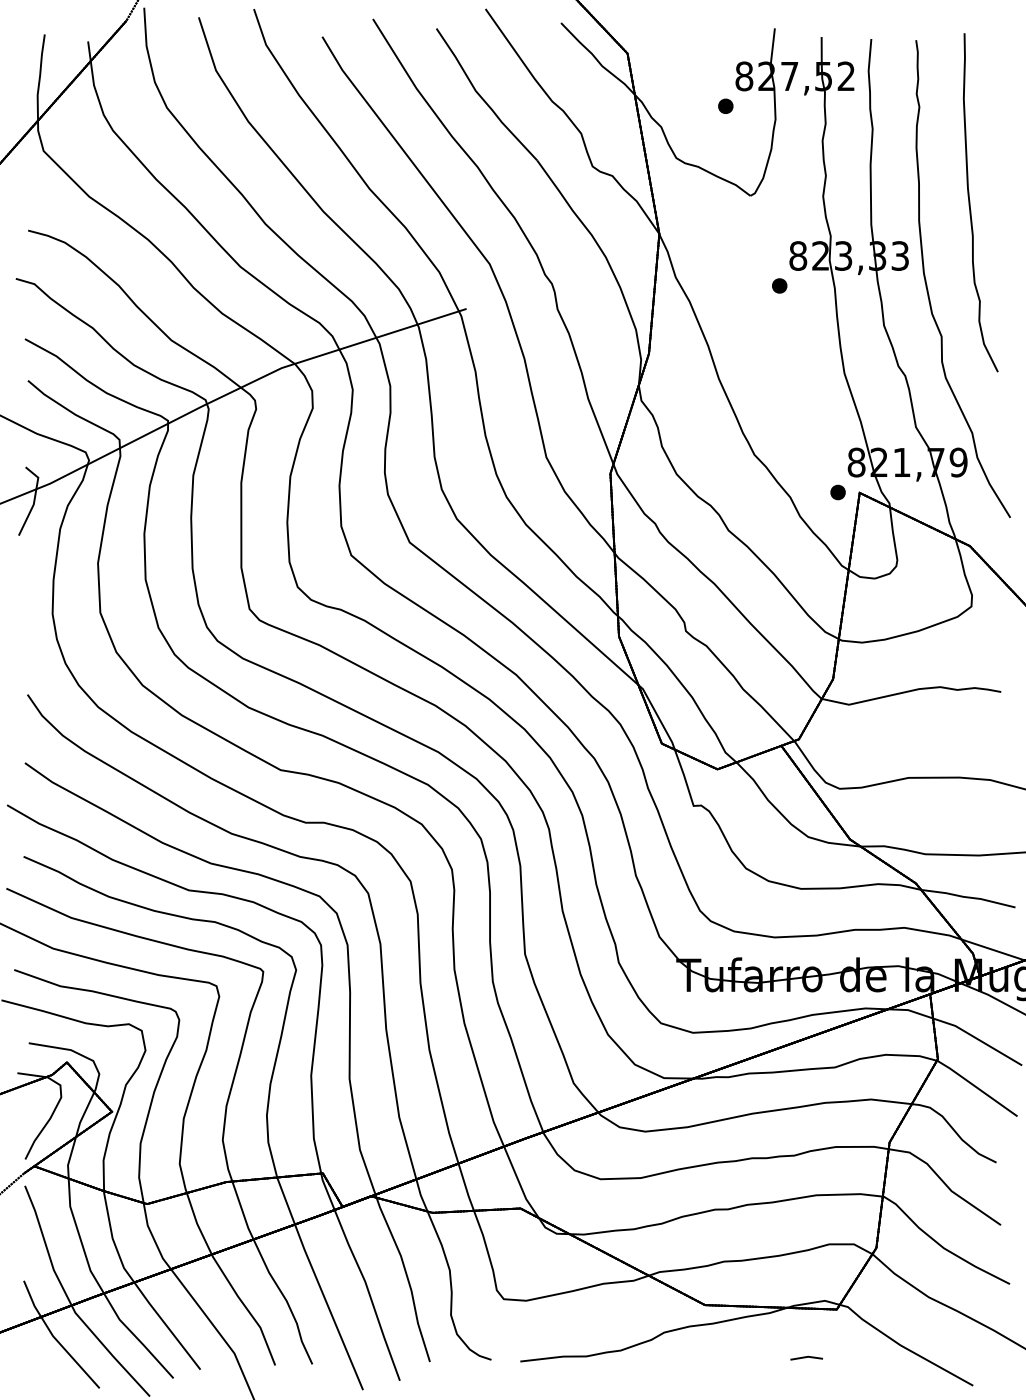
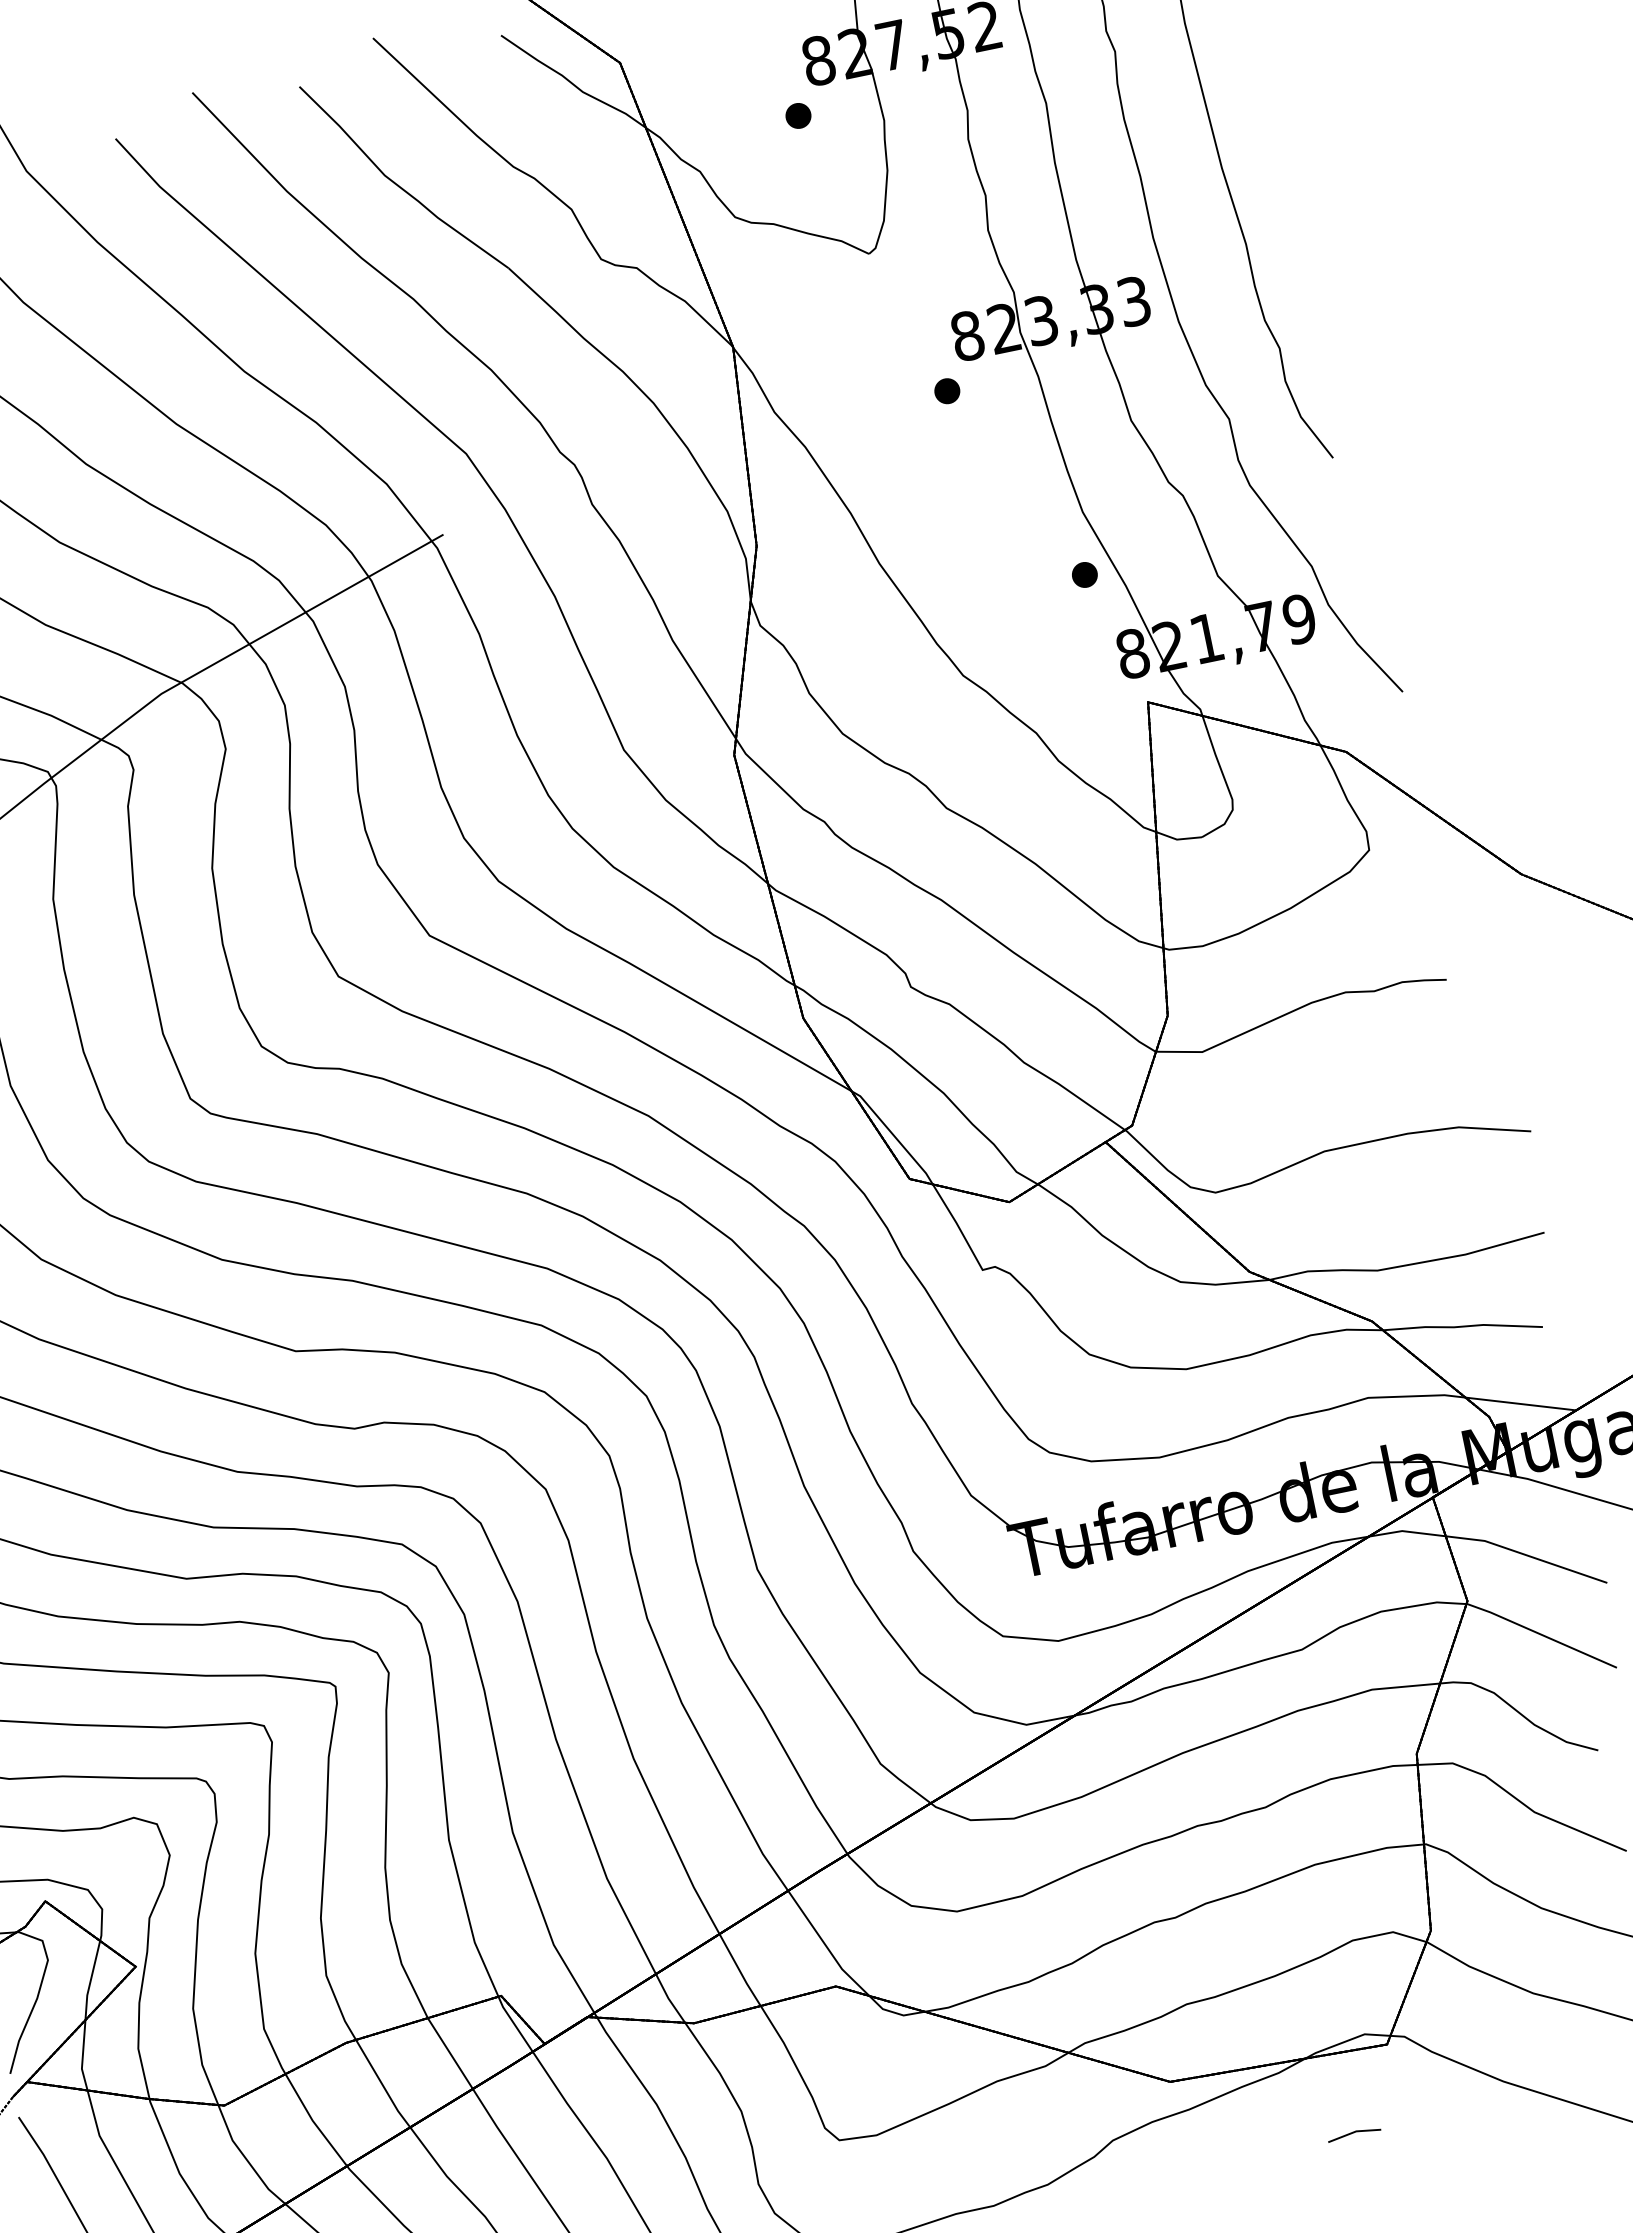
part: (837, 492) -> (1083, 575), moved

